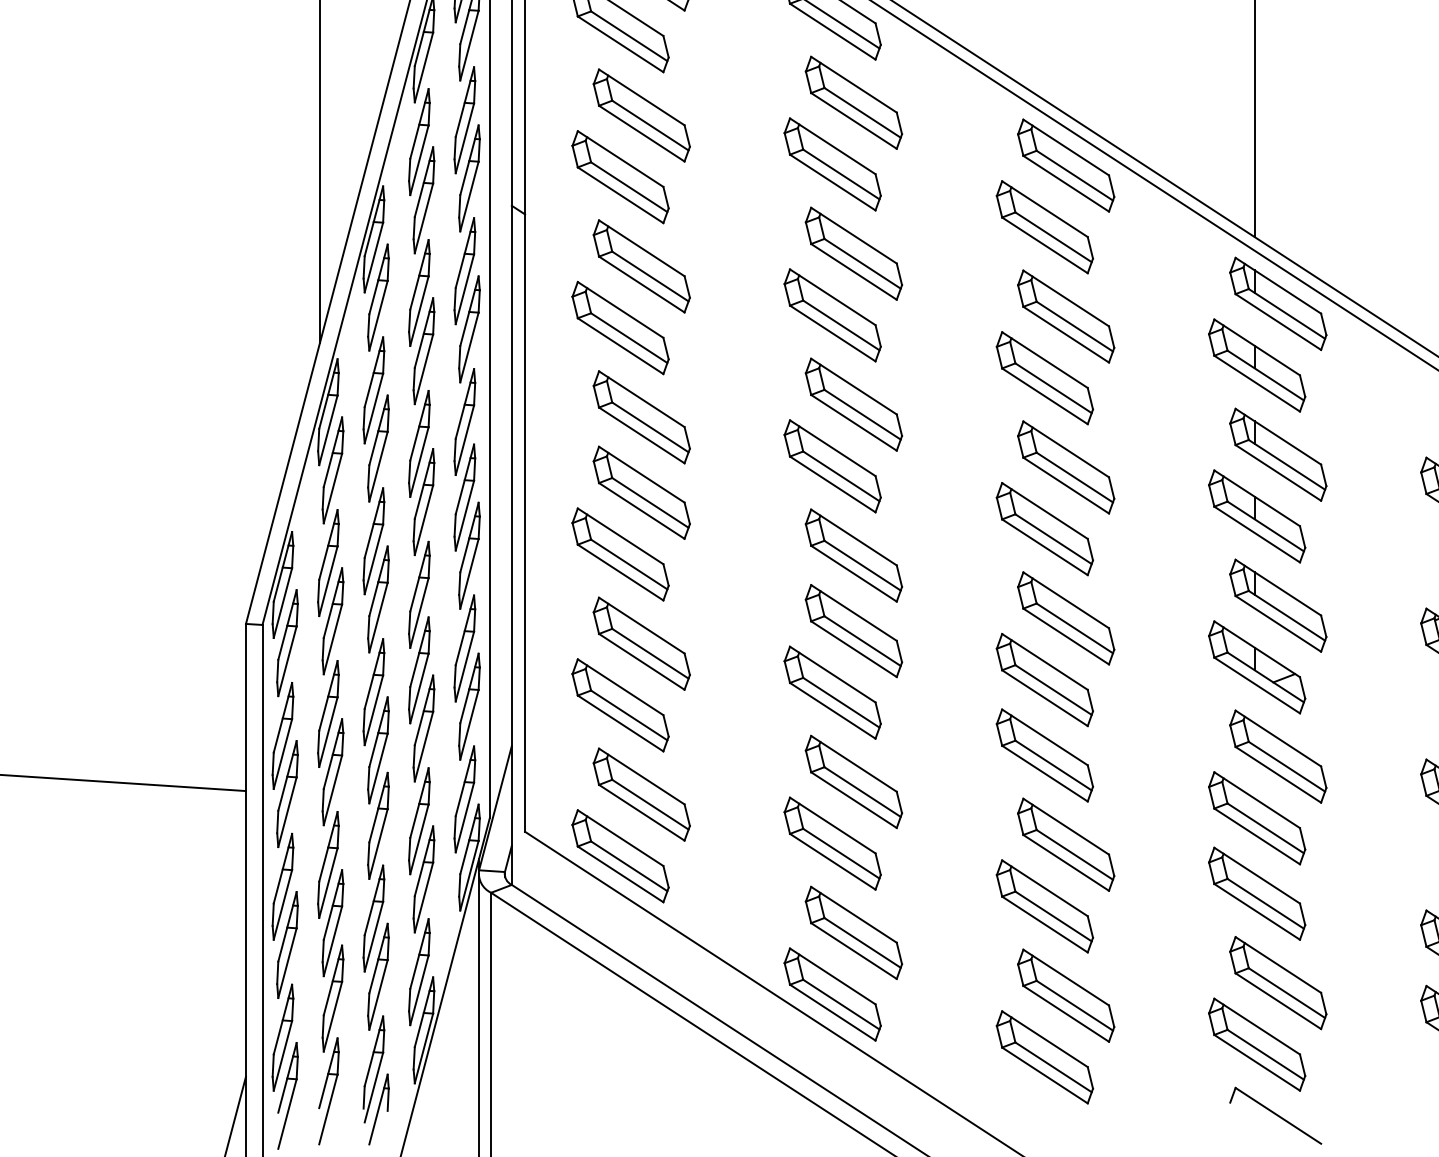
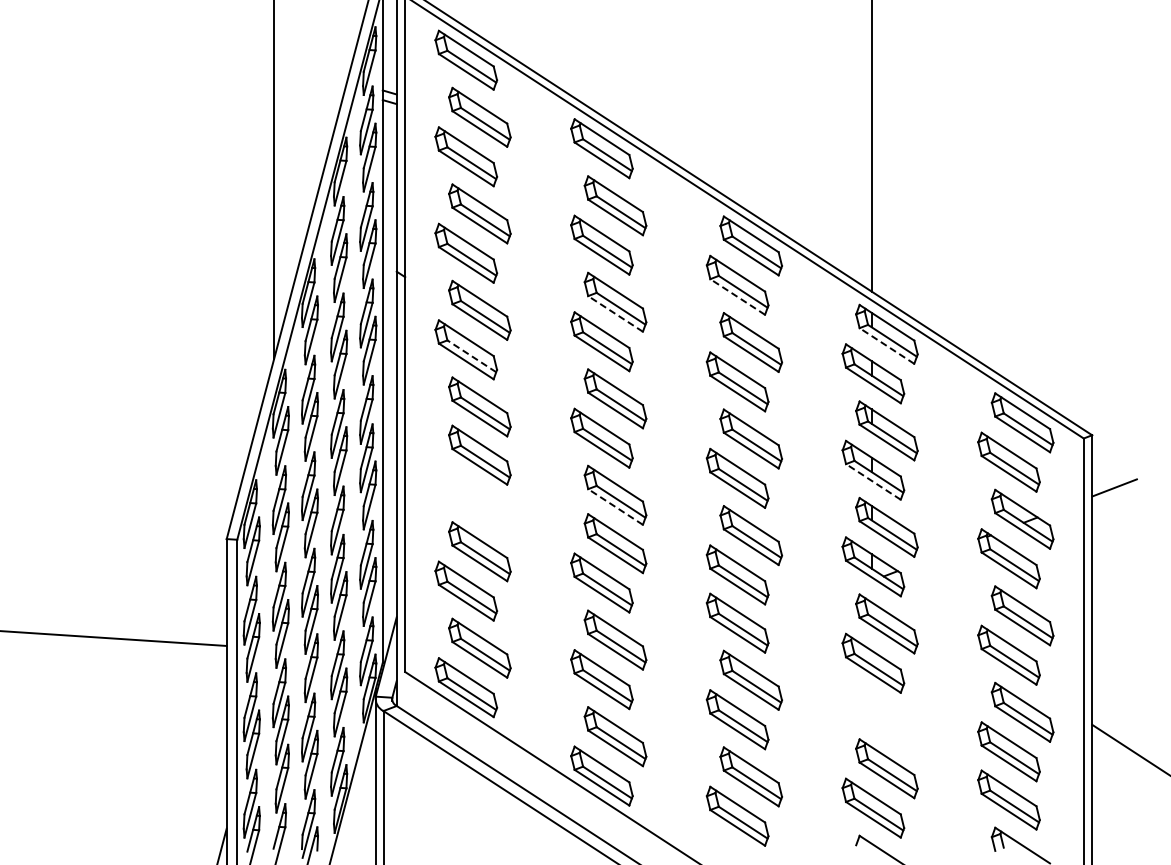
line: (1044, 244) -> (737, 296), solid -> dashed
line: (853, 271) -> (615, 313), solid -> dashed
line: (1277, 322) -> (886, 346), solid -> dashed
line: (628, 338) -> (471, 356), solid -> dashed
line: (1257, 533) -> (873, 481), solid -> dashed
part: (620, 554) -> (466, 494), removed
line: (853, 572) -> (615, 506), solid -> dashed
part: (1257, 893) -> (873, 711), removed

